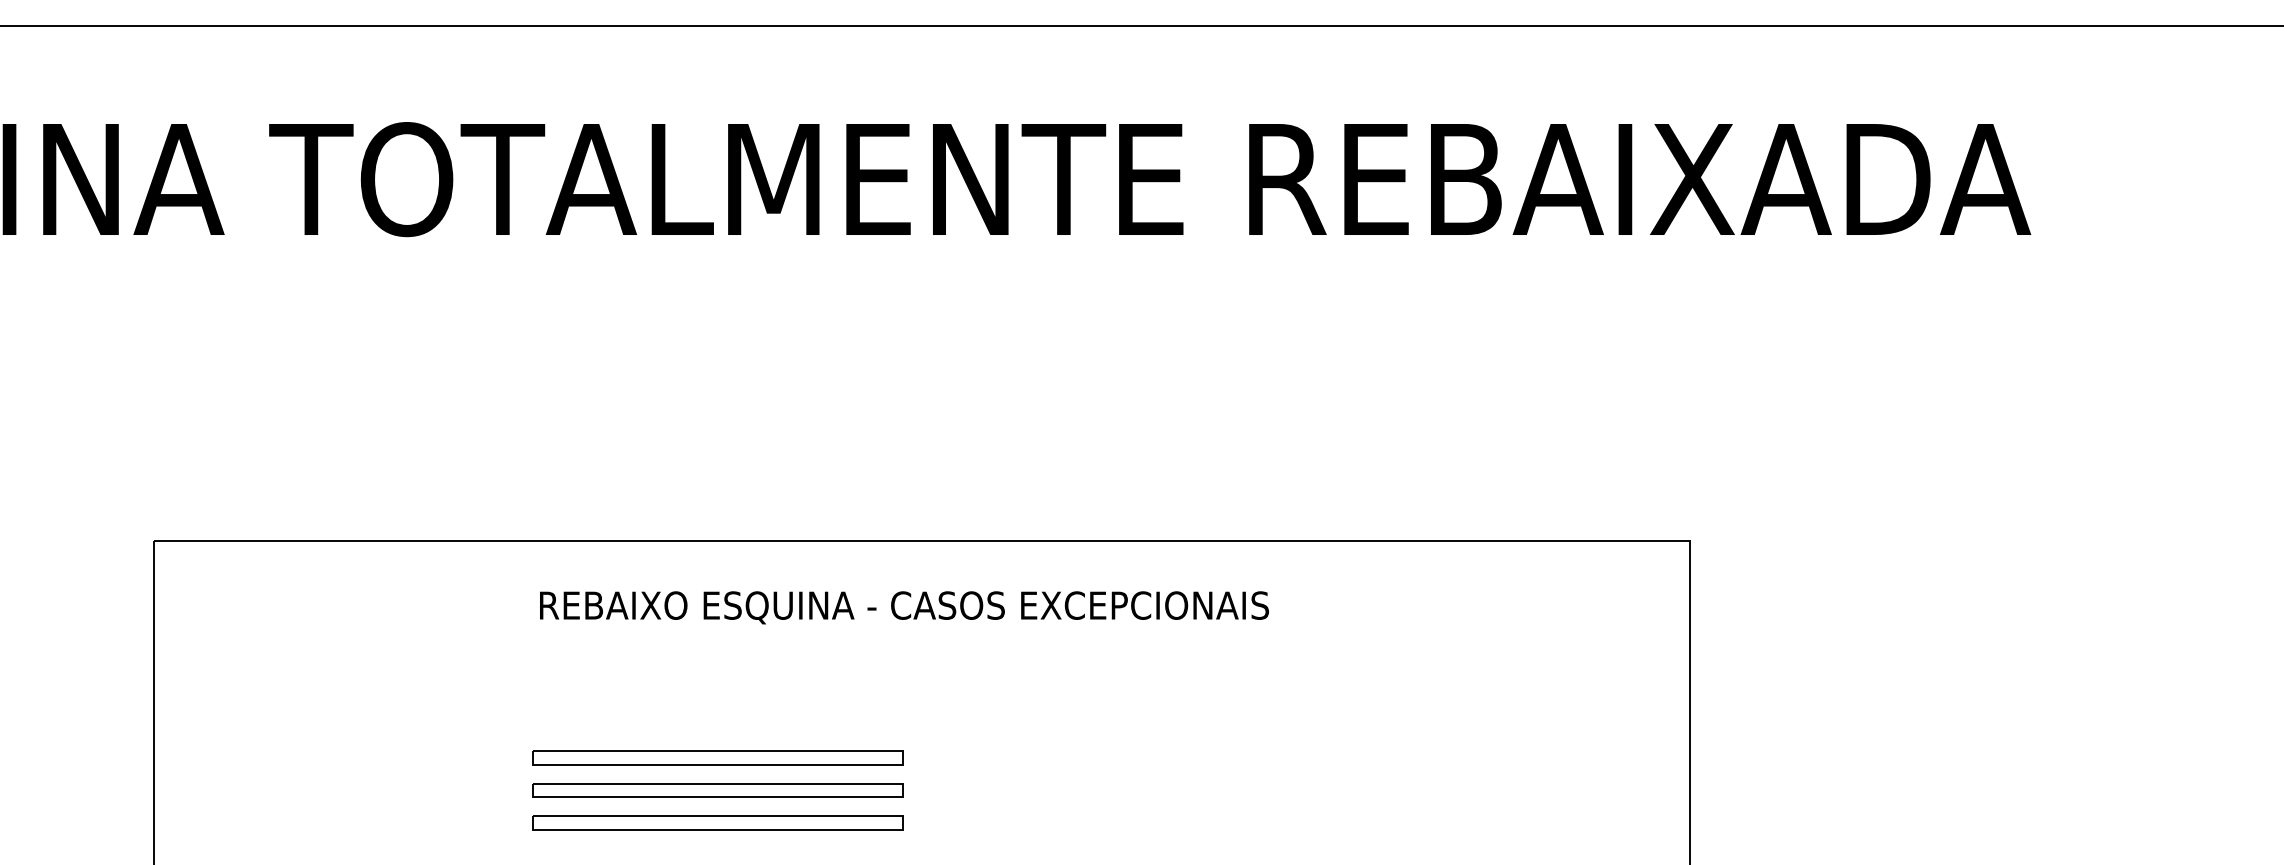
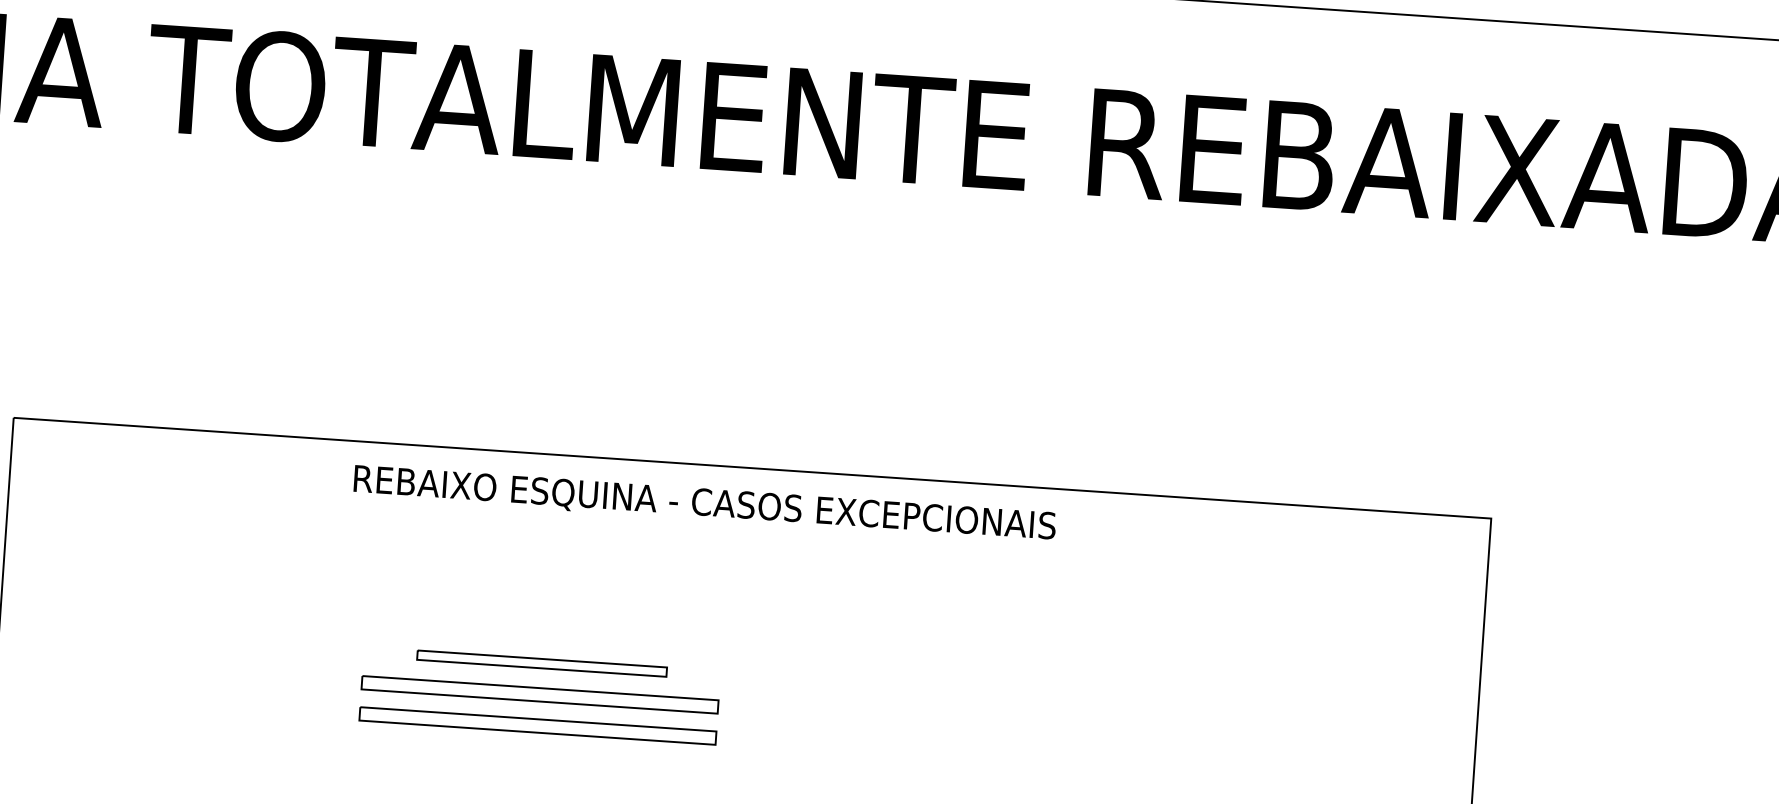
text: (904, 607) -> (704, 504), moved
part: (717, 757) -> (541, 663), size x0.7

